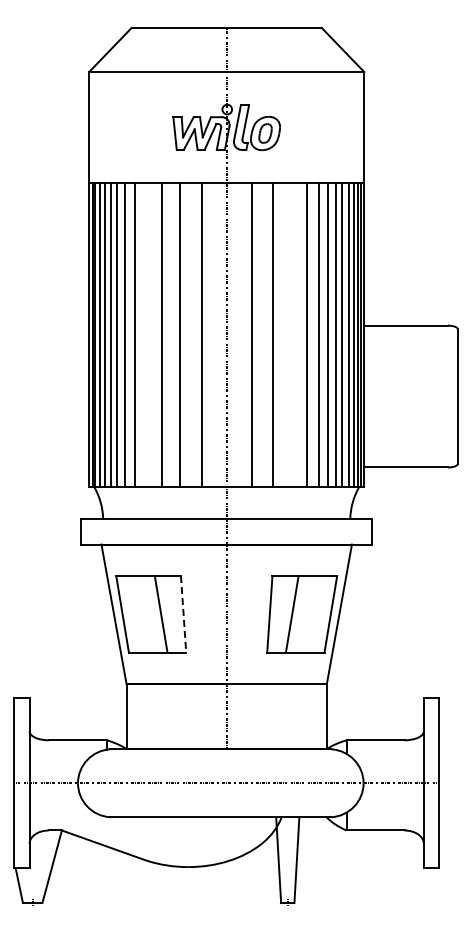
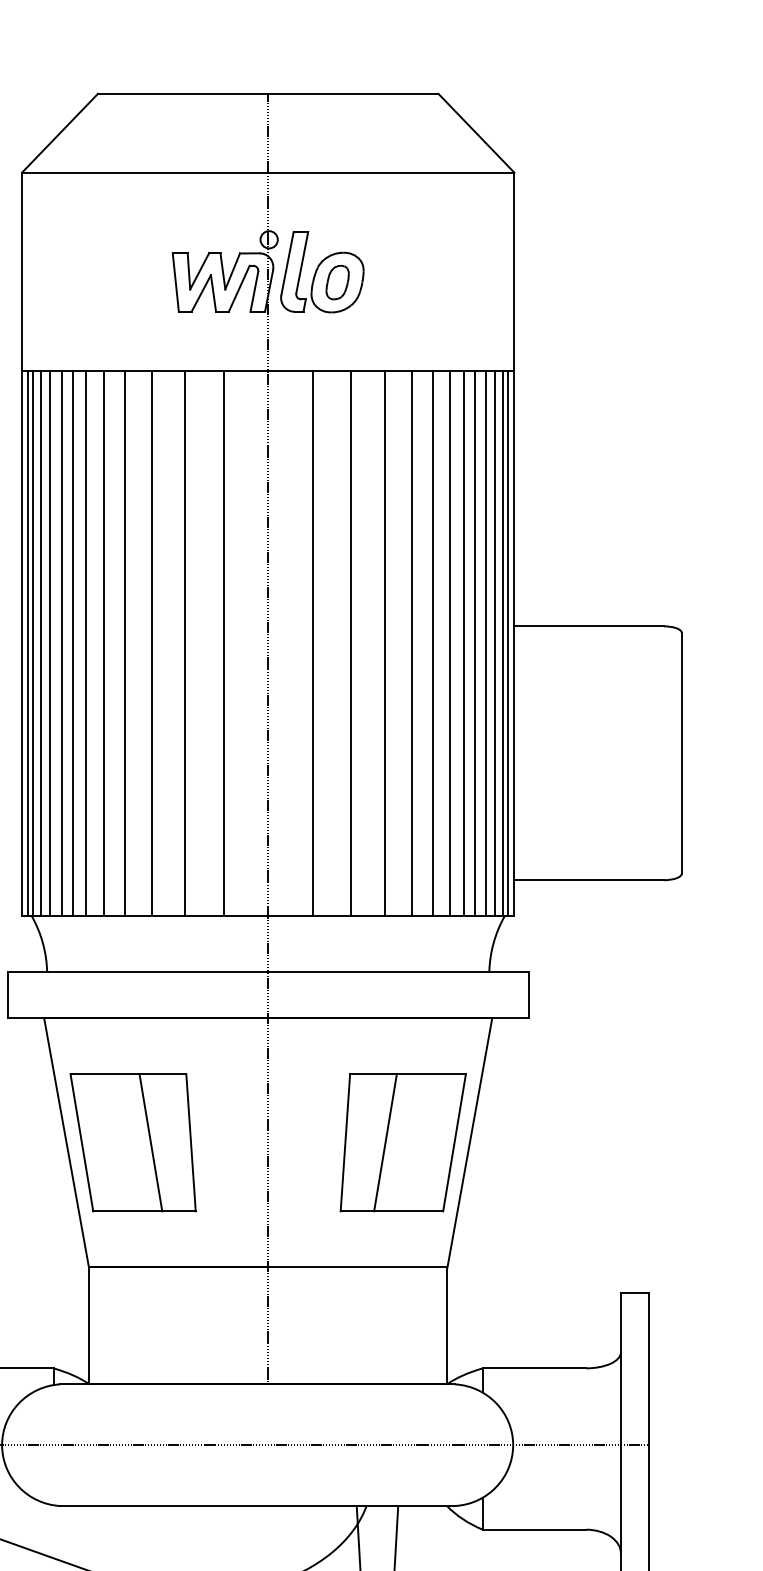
line: (146, 335) -> (124, 644), added
line: (291, 335) -> (384, 644), added
line: (183, 614) -> (190, 1143), dashed -> solid

